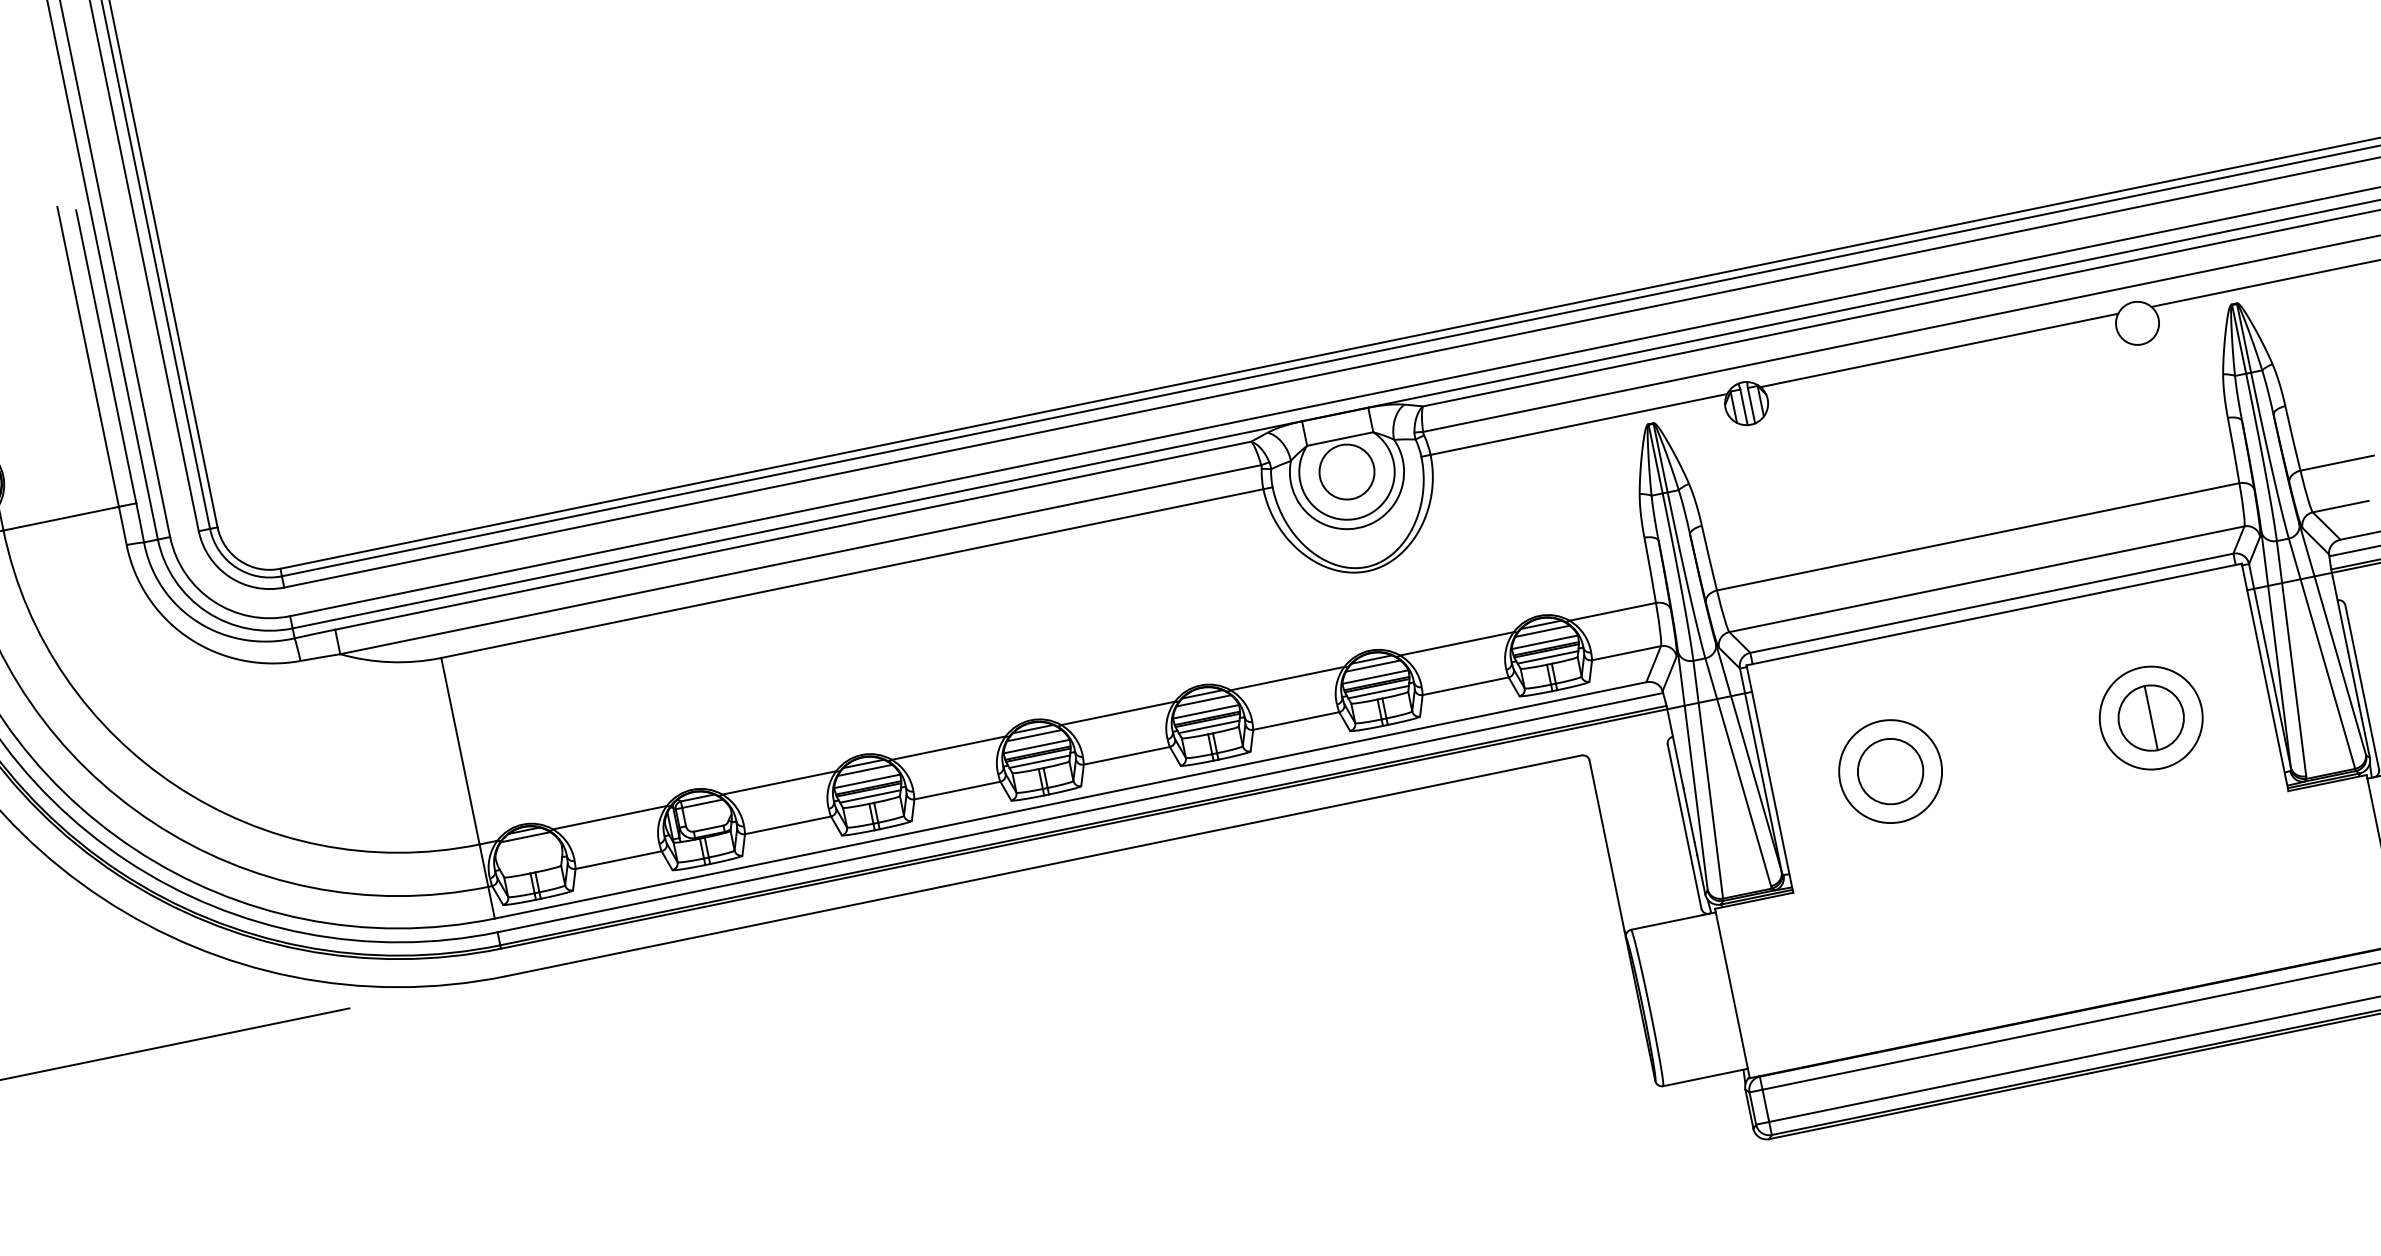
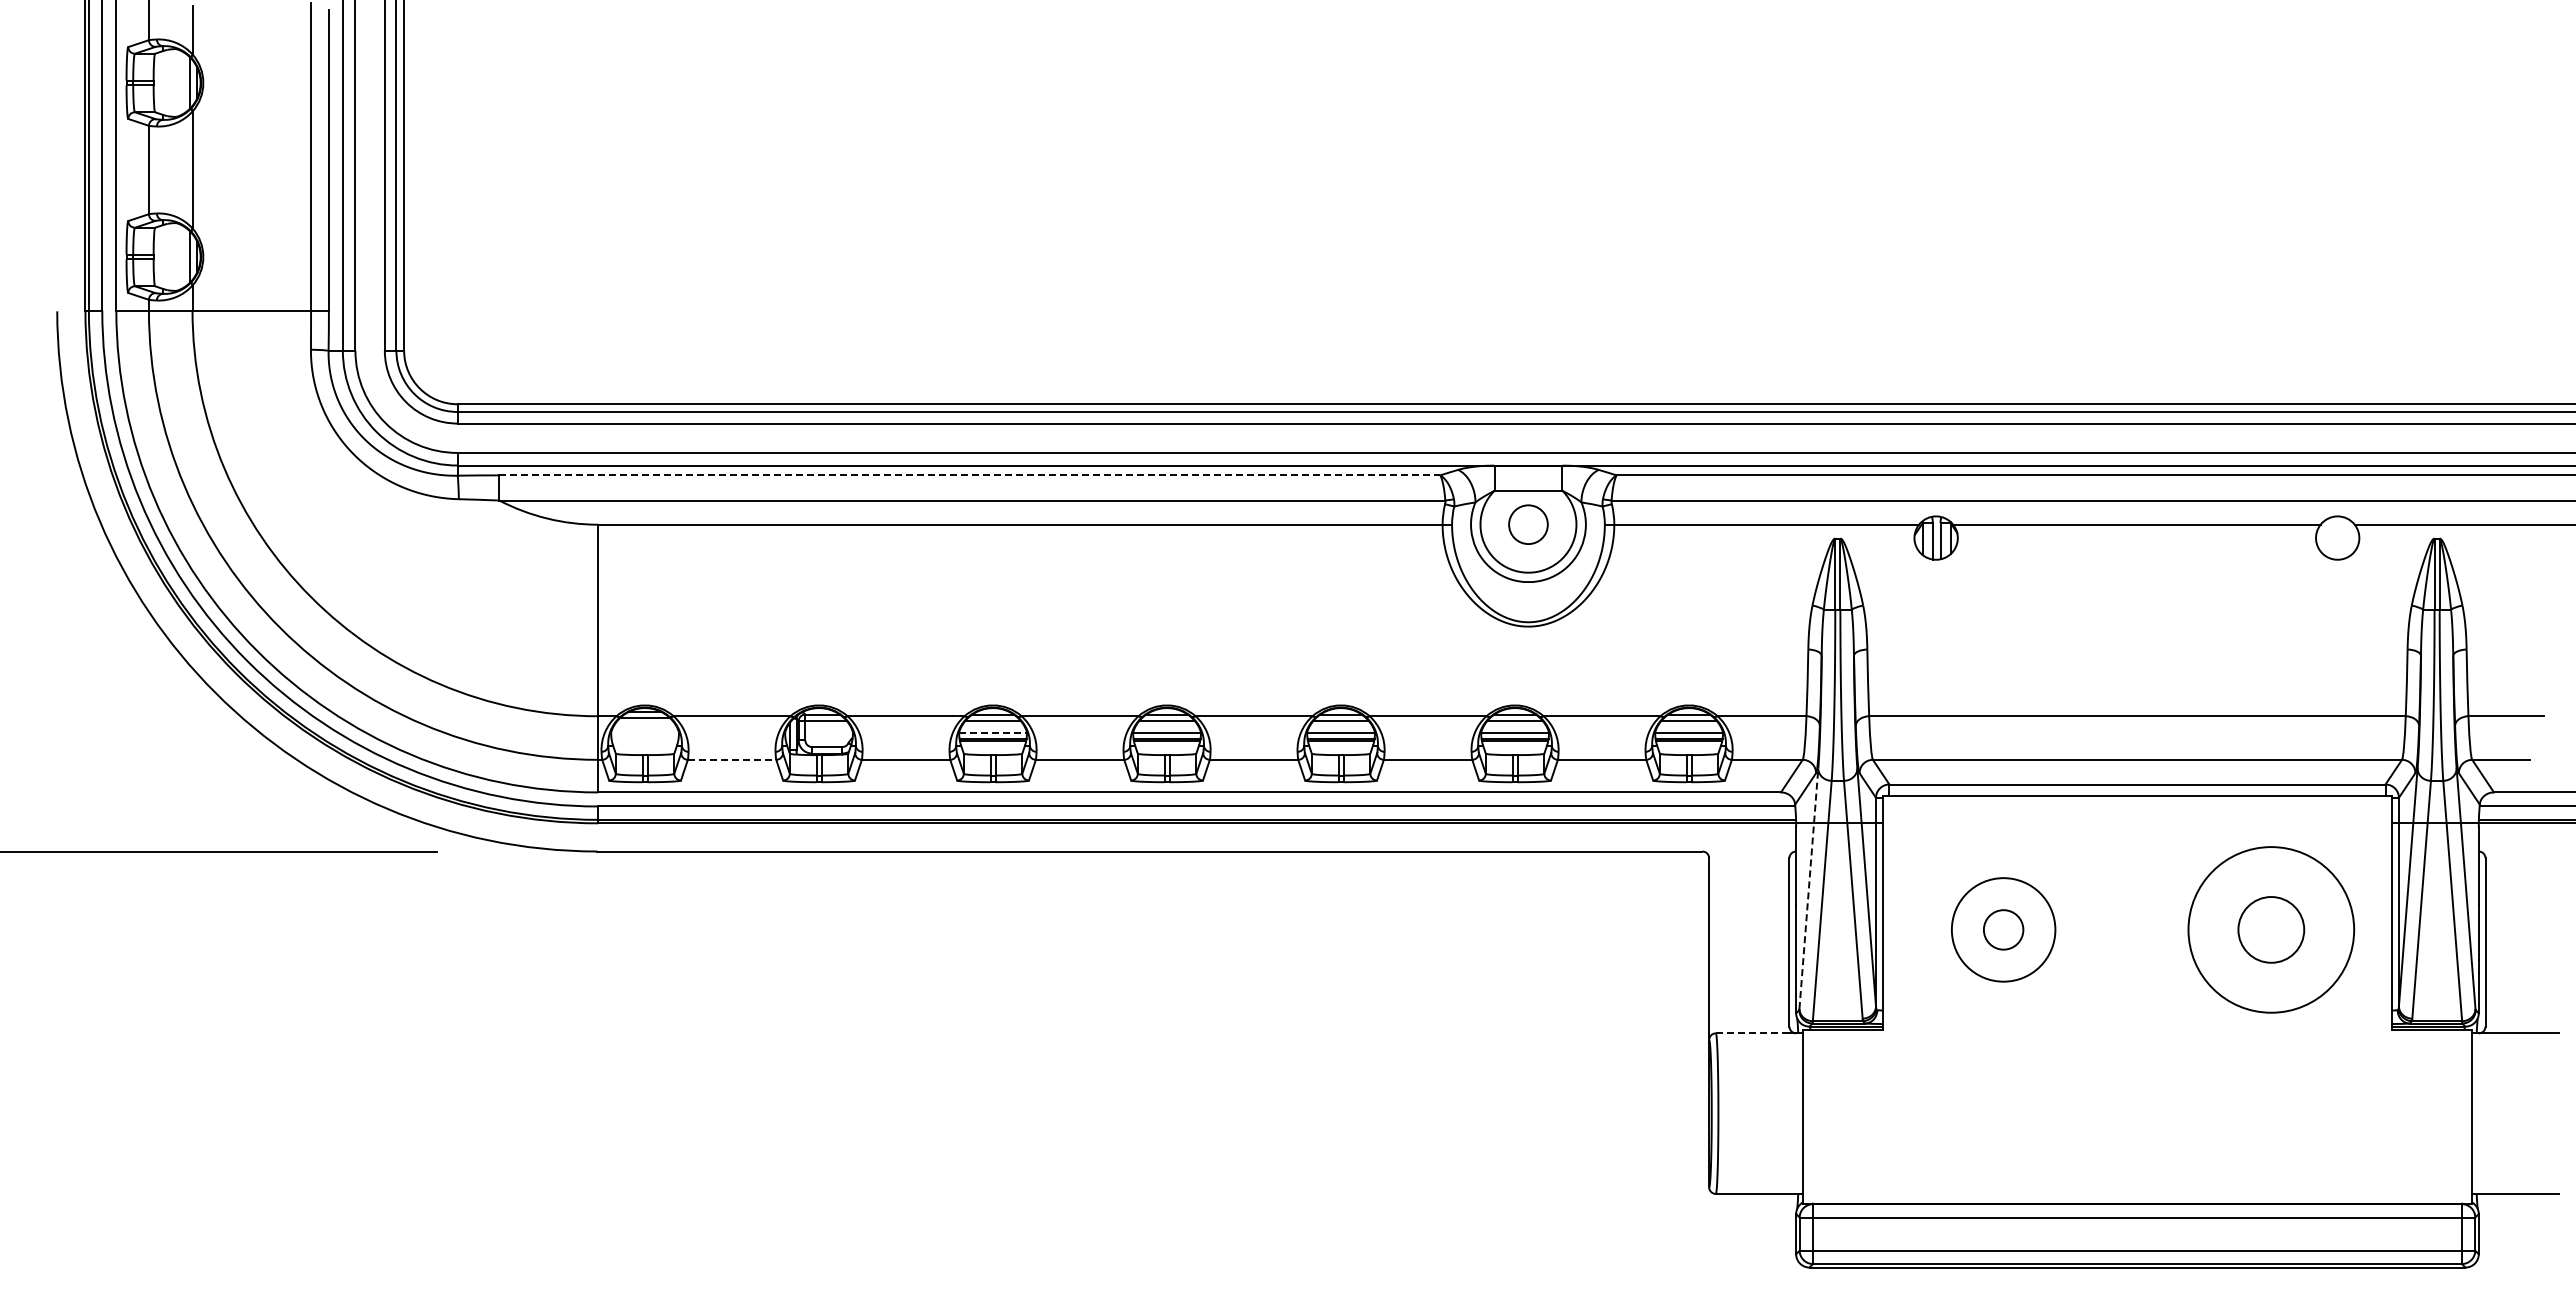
circle: (1346, 471) -> (1528, 524), size x0.7
line: (793, 535) -> (970, 475), solid -> dashed
line: (1547, 657) -> (1688, 748), removed
line: (1378, 692) -> (1514, 748), removed
circle: (2151, 717) -> (2271, 929), size x1.6
line: (2151, 717) -> (2271, 929), removed
line: (1208, 727) -> (1340, 748), removed
line: (1039, 762) -> (1166, 748), removed
line: (1692, 770) -> (1808, 888), solid -> dashed
circle: (1890, 771) -> (2003, 929), size x0.6
line: (867, 781) -> (993, 732), solid -> dashed
line: (869, 797) -> (992, 748), removed
line: (618, 859) -> (732, 759), solid -> dashed
line: (1666, 922) -> (1752, 1033), solid -> dashed

